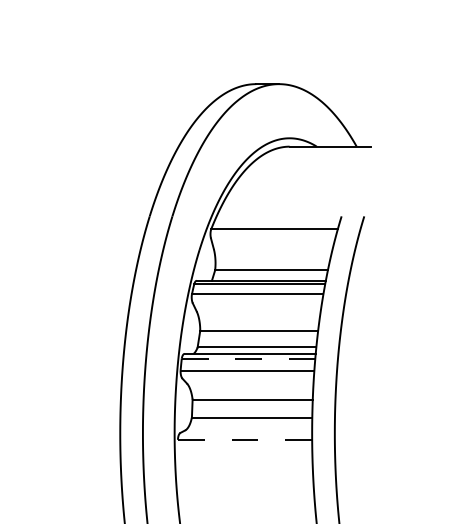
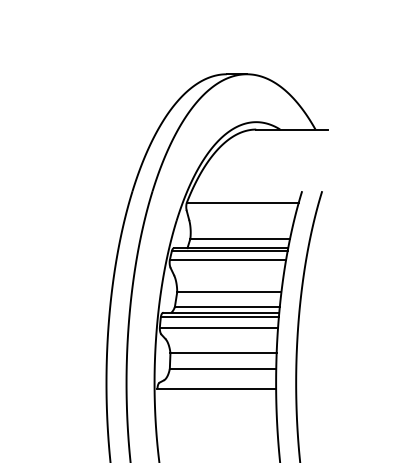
line: (249, 359) -> (220, 317), dashed -> solid
line: (245, 439) -> (217, 388), dashed -> solid

